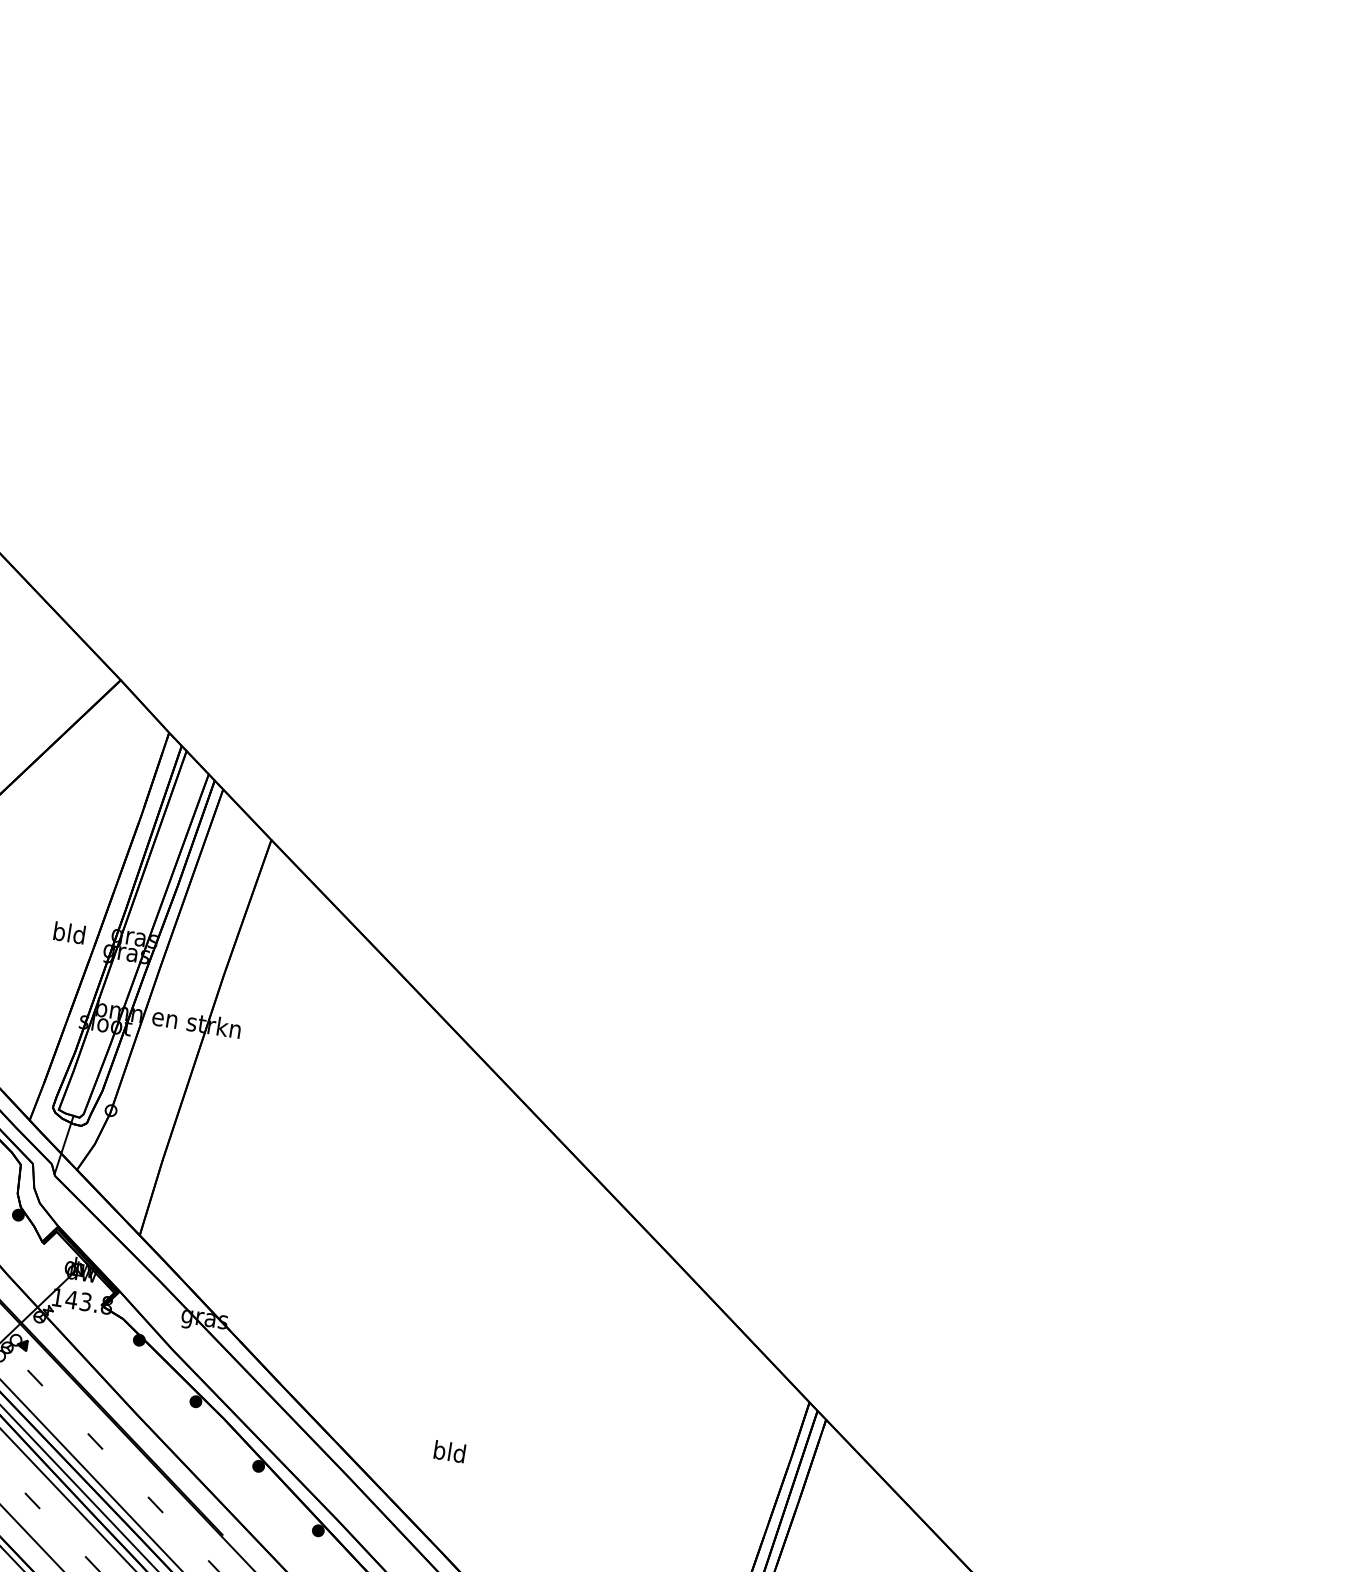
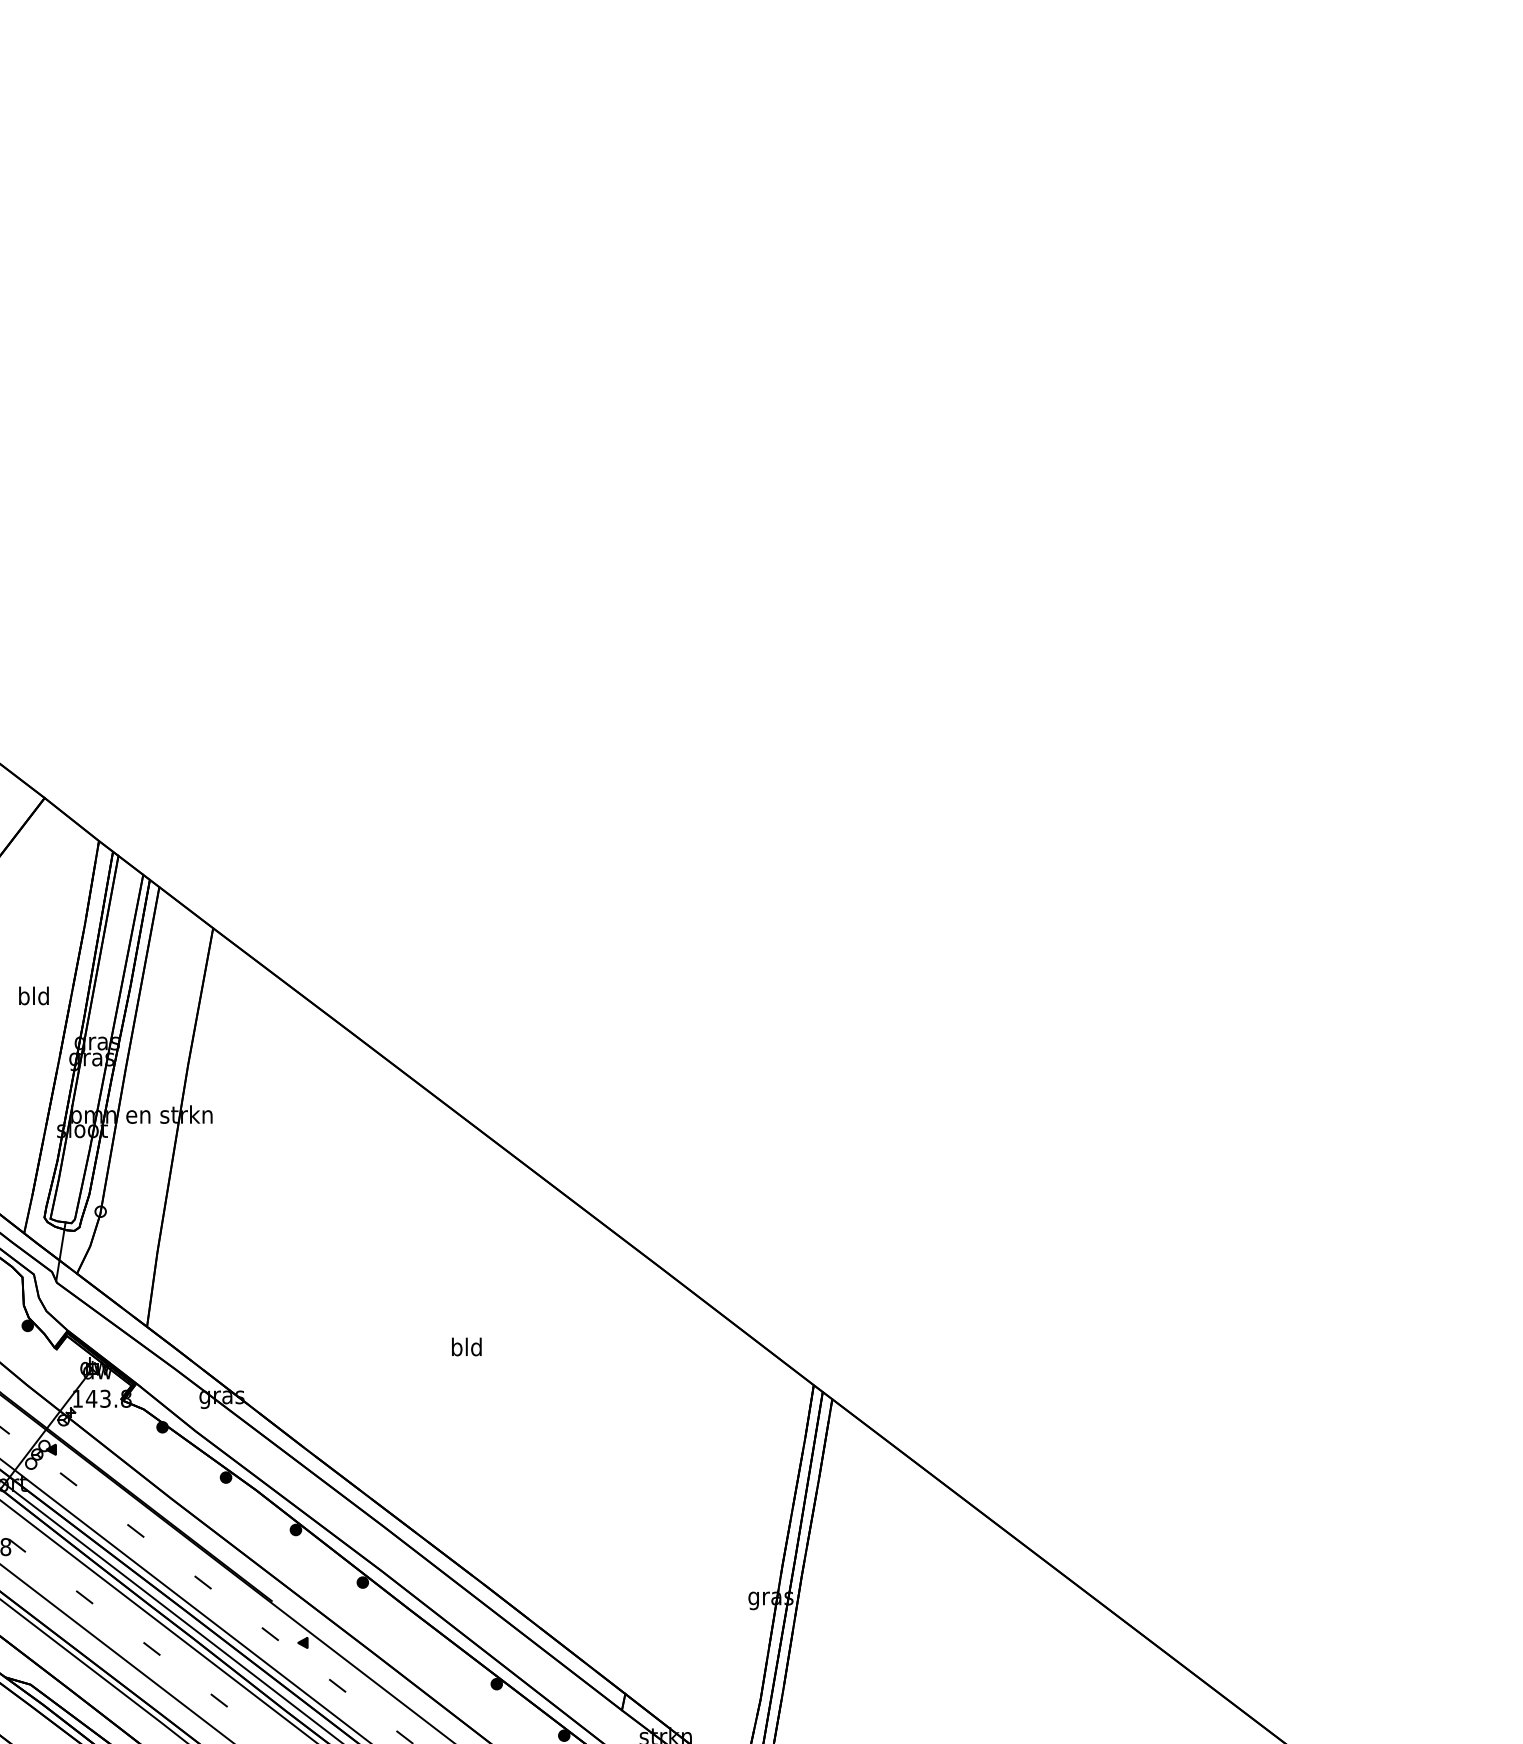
text: (69, 932) -> (33, 995), moved
text: (449, 1451) -> (466, 1346), moved

